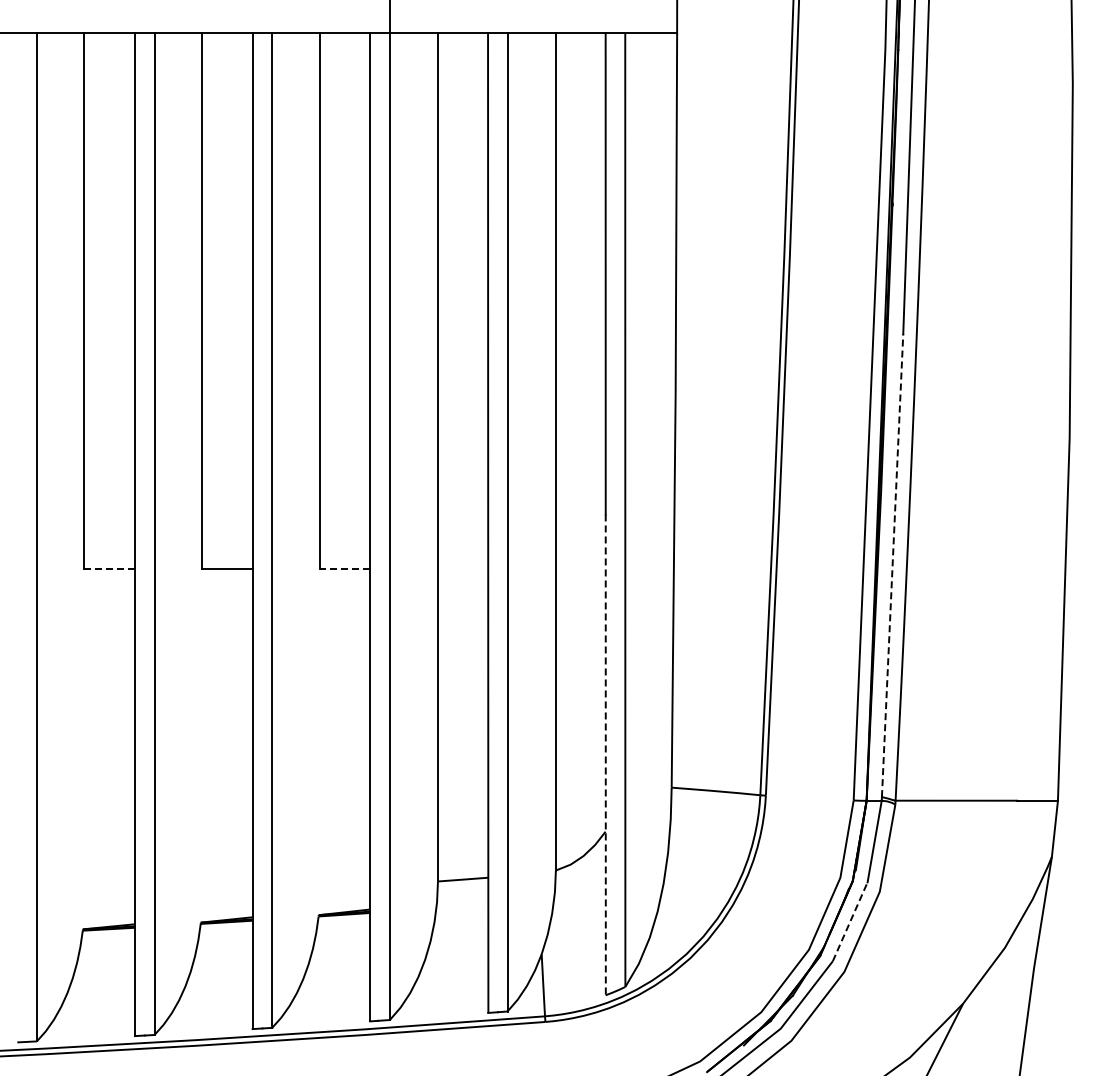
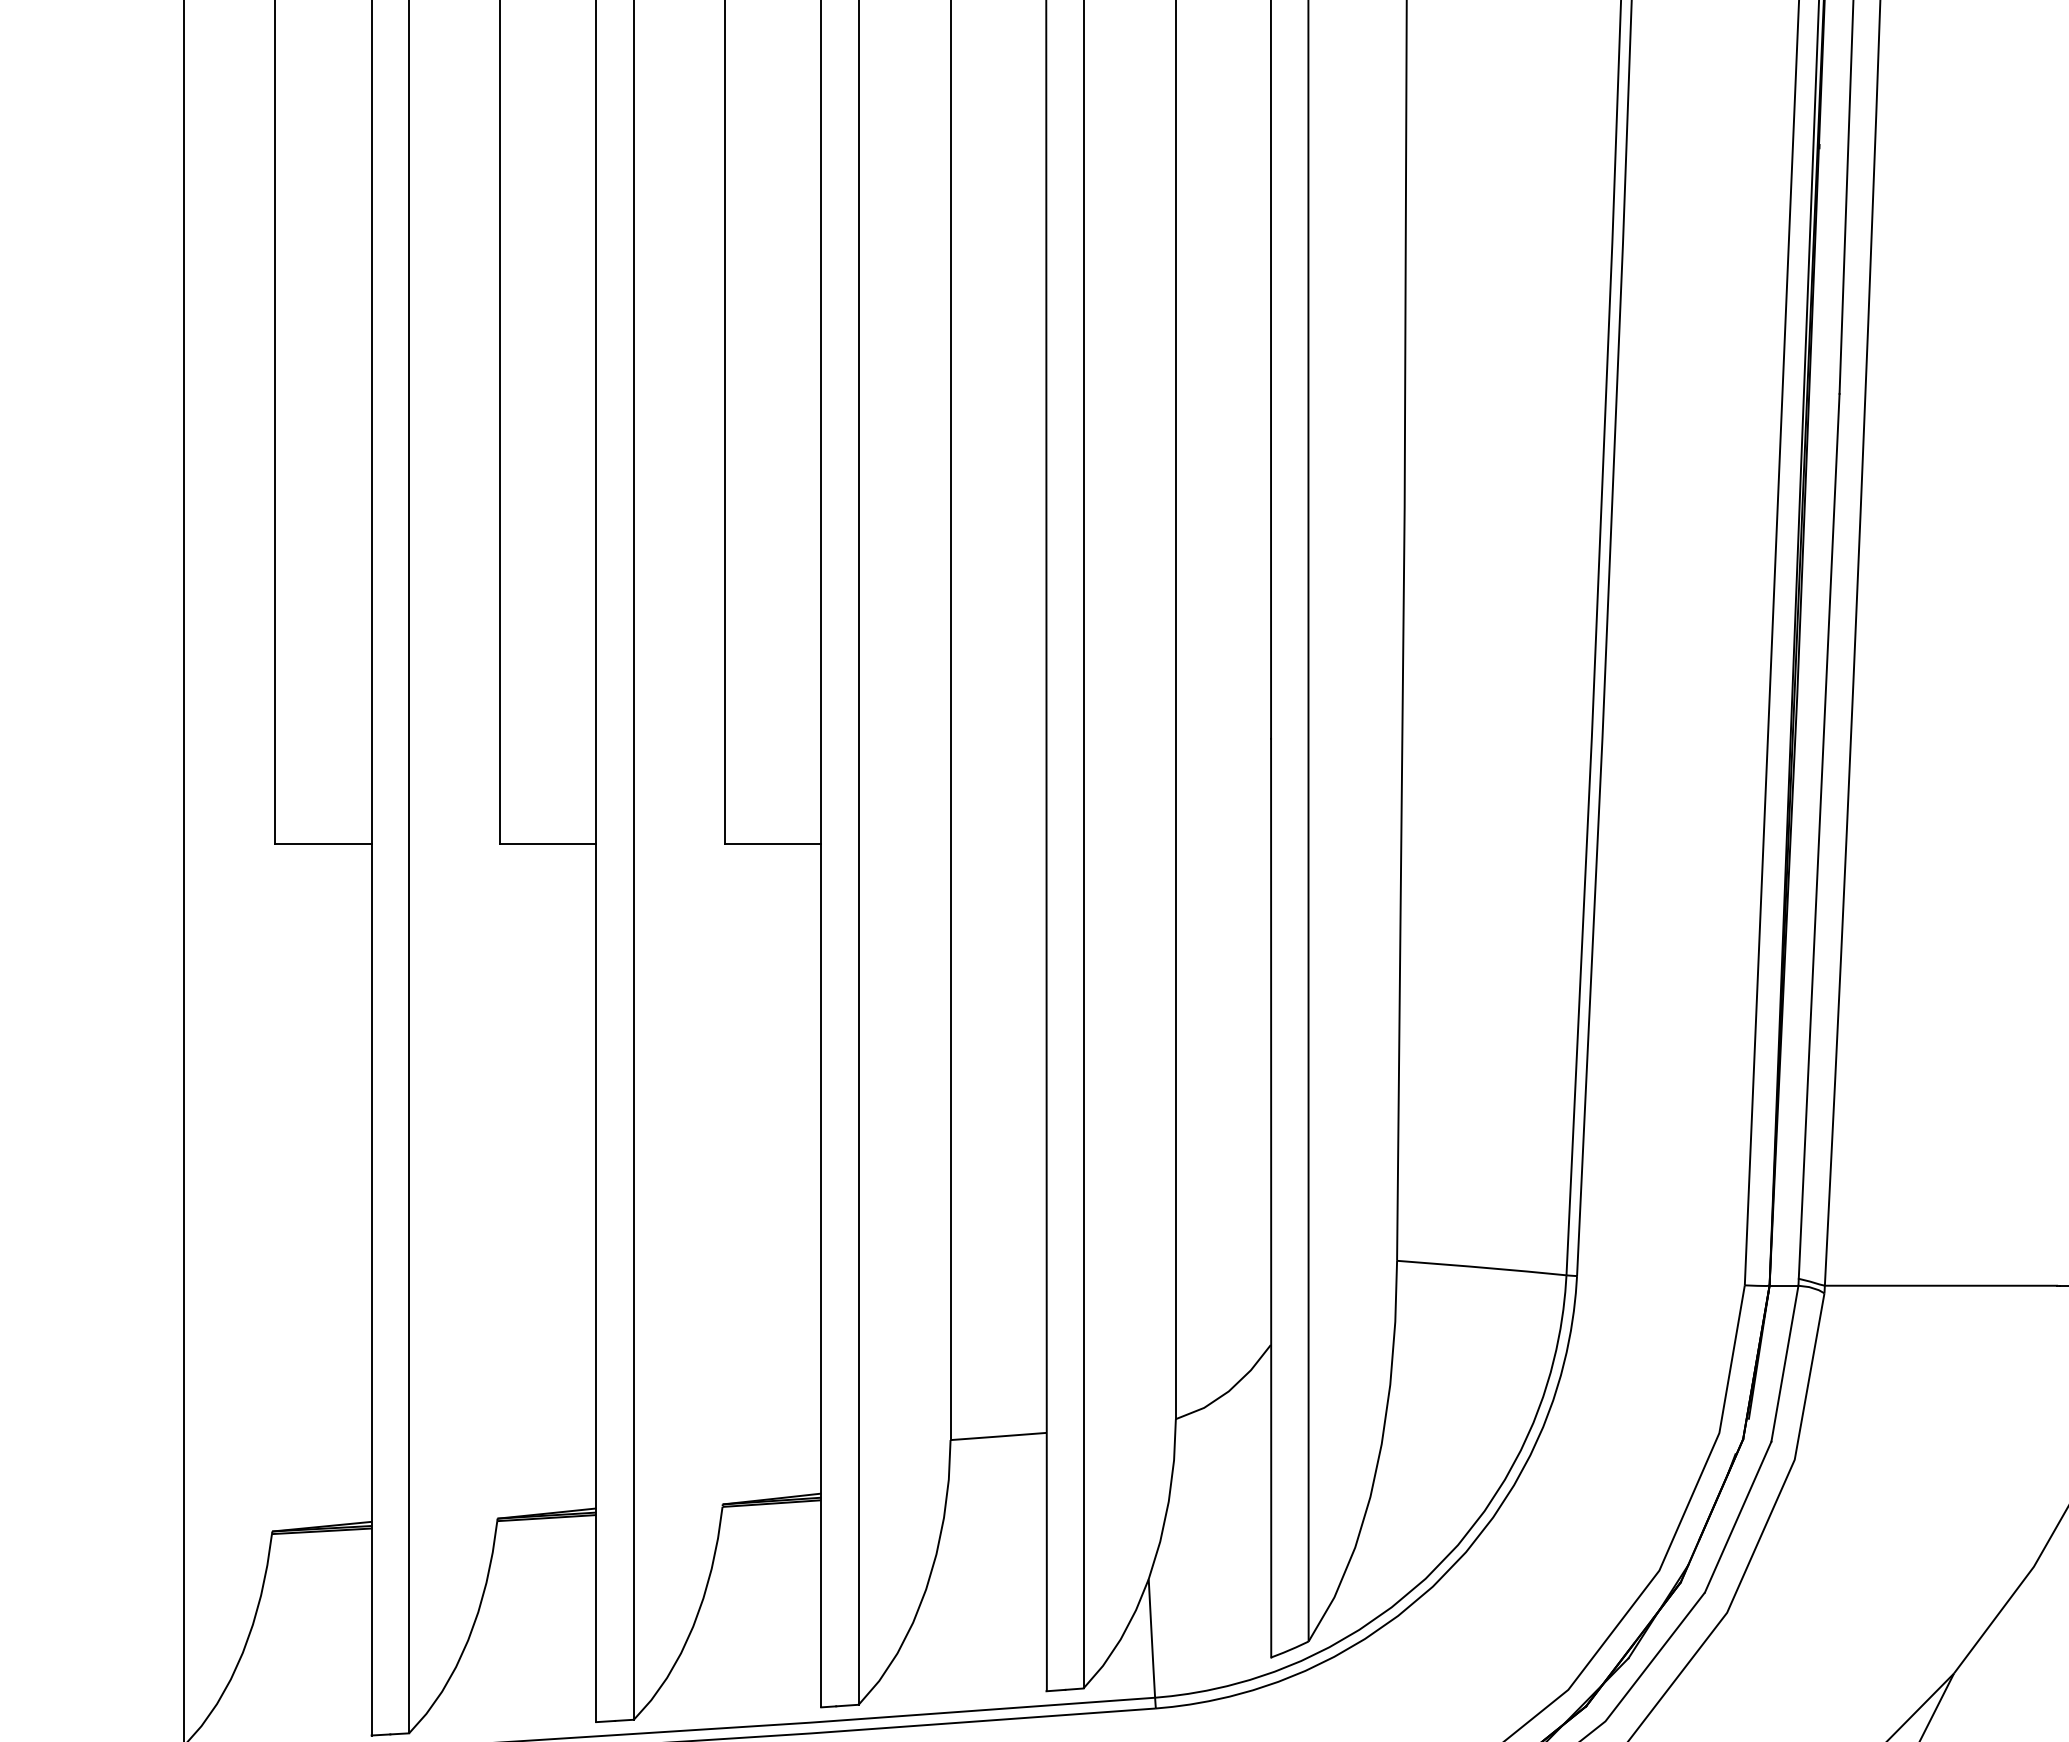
line: (892, 565) -> (1818, 836), dashed -> solid
line: (109, 569) -> (322, 844), dashed -> solid
line: (344, 569) -> (771, 844), dashed -> solid
line: (605, 755) -> (1270, 1199), dashed -> solid
line: (850, 921) -> (1738, 1516), dashed -> solid

